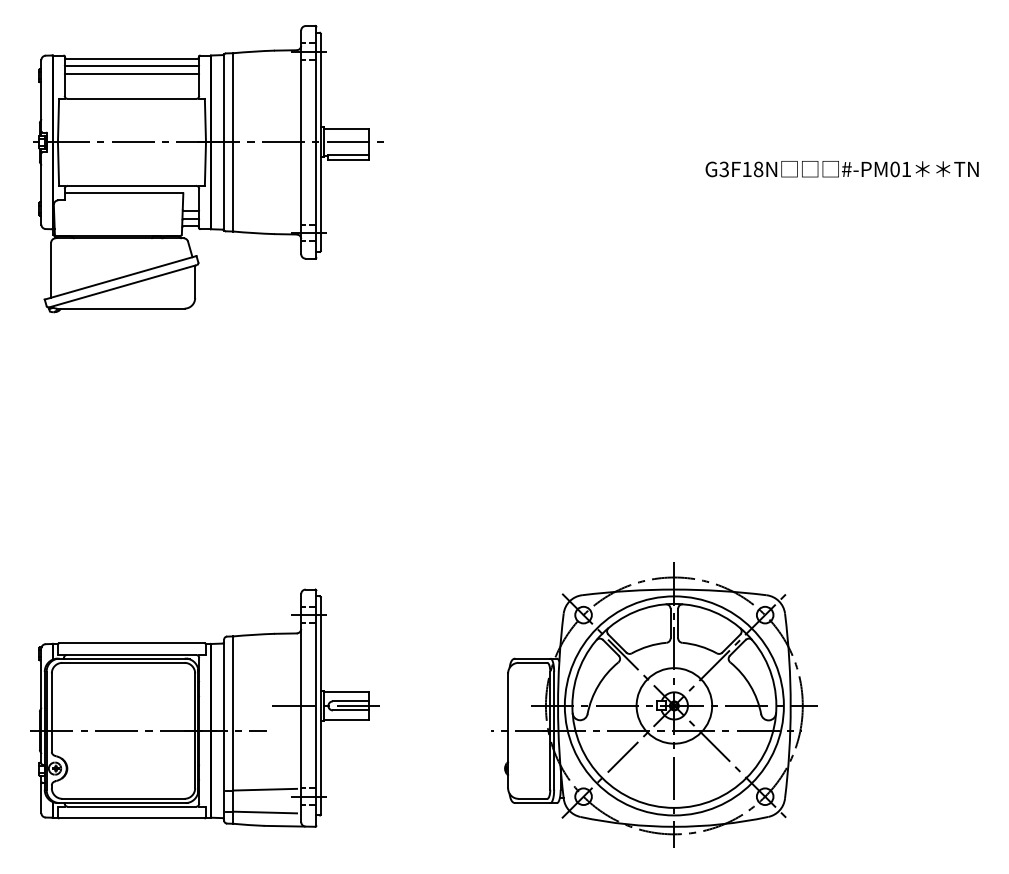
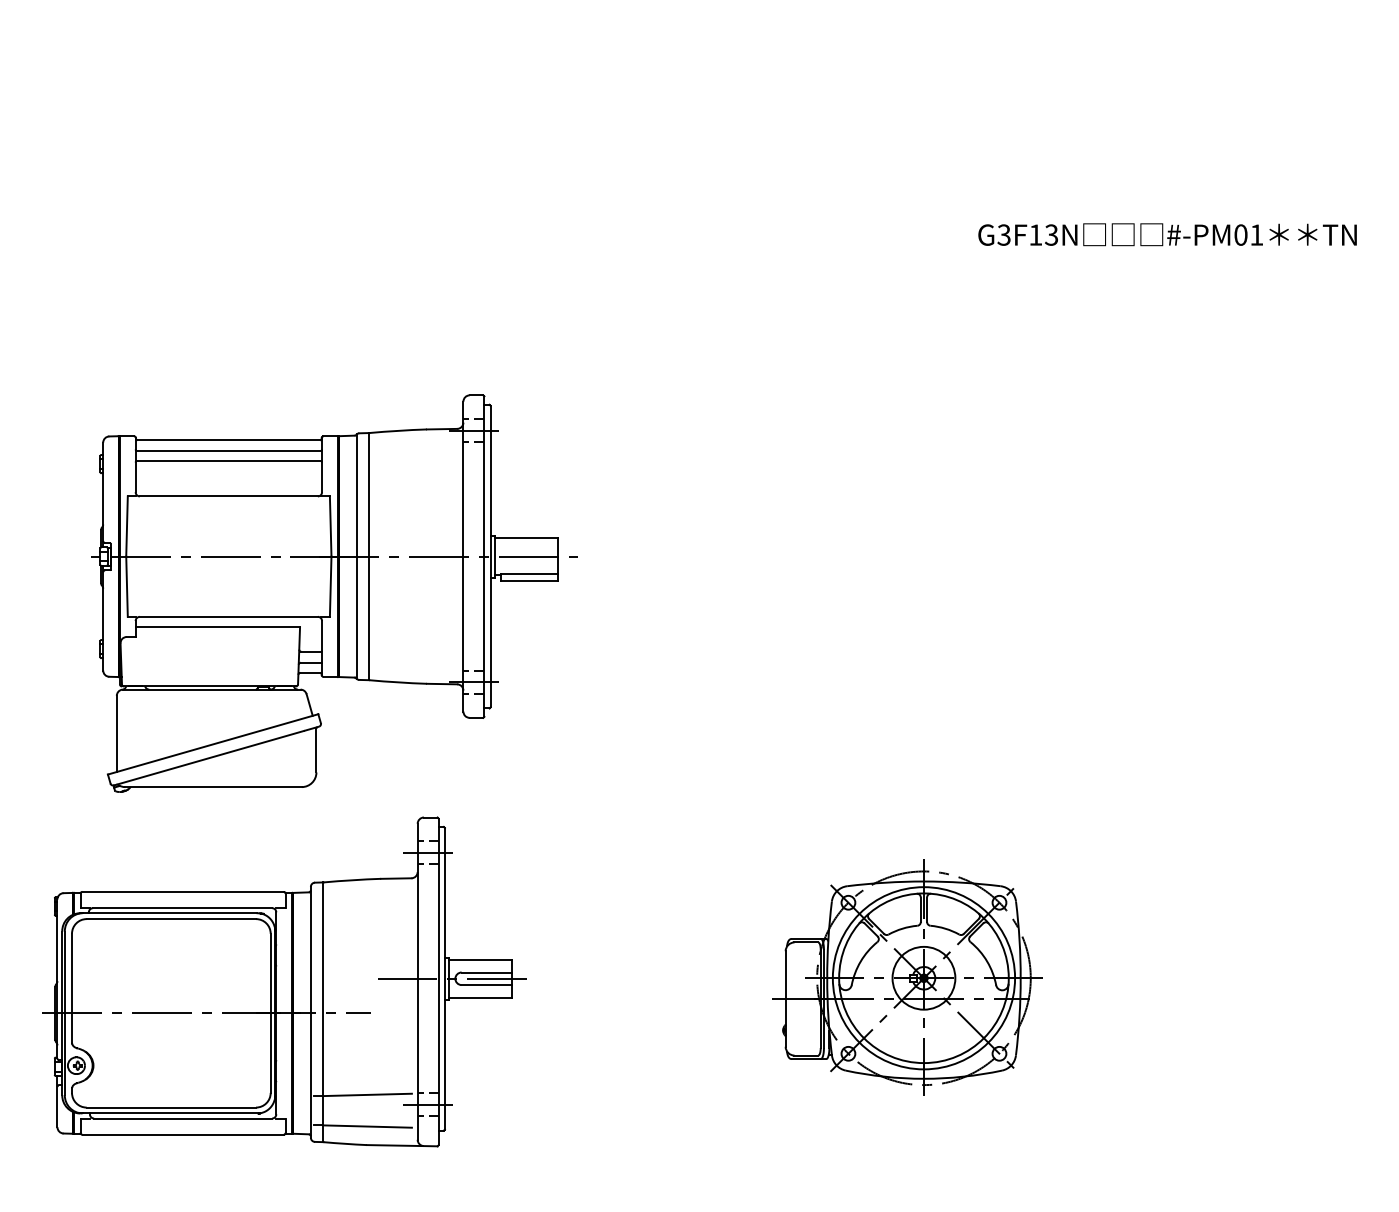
text: (758, 168) -> (1051, 233), G3F18N -> G3F13N
part: (208, 169) -> (334, 594), moved
part: (654, 704) -> (907, 976), size x0.6

